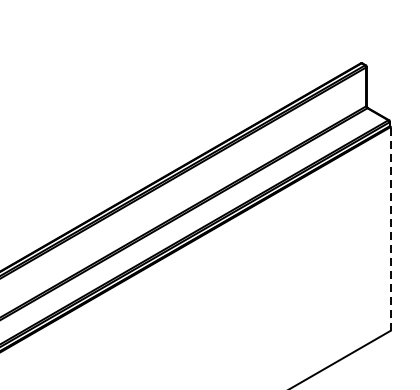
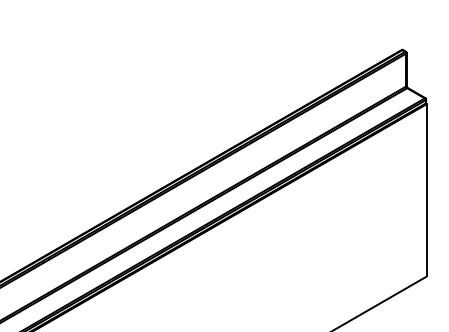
line: (390, 228) -> (426, 189), dashed -> solid

